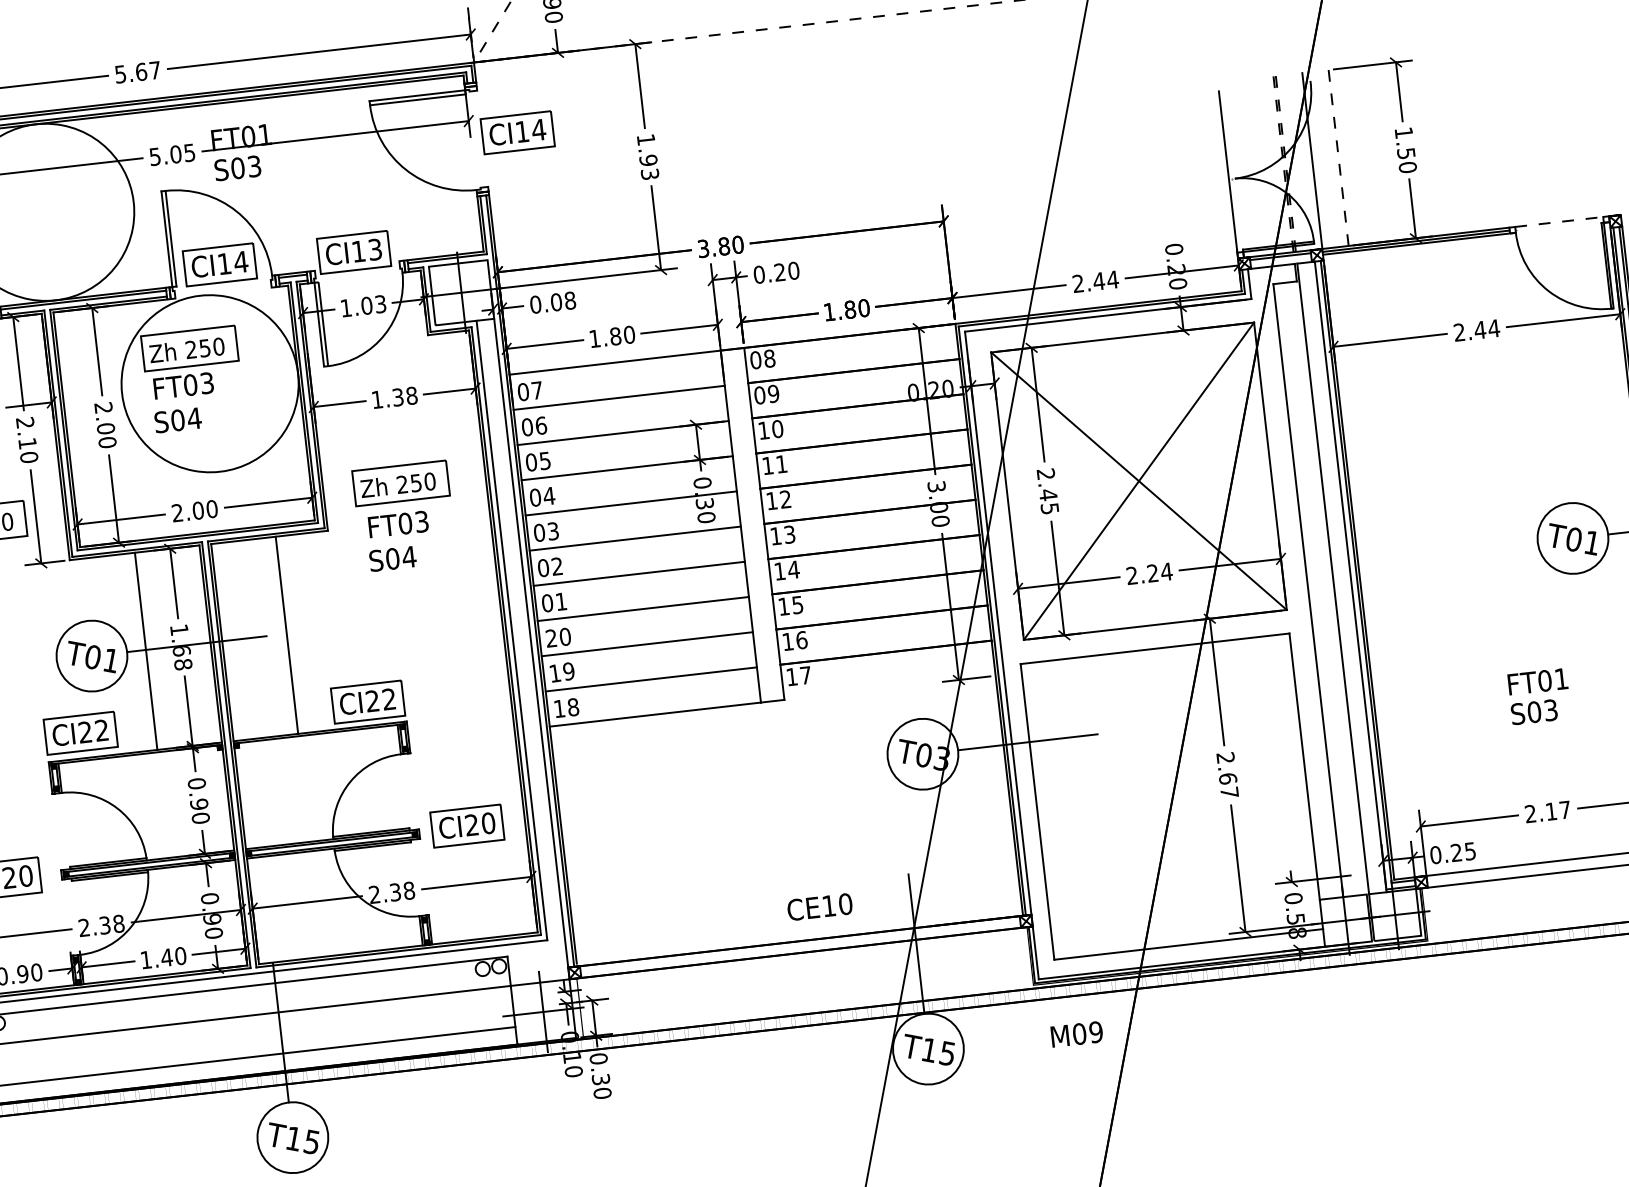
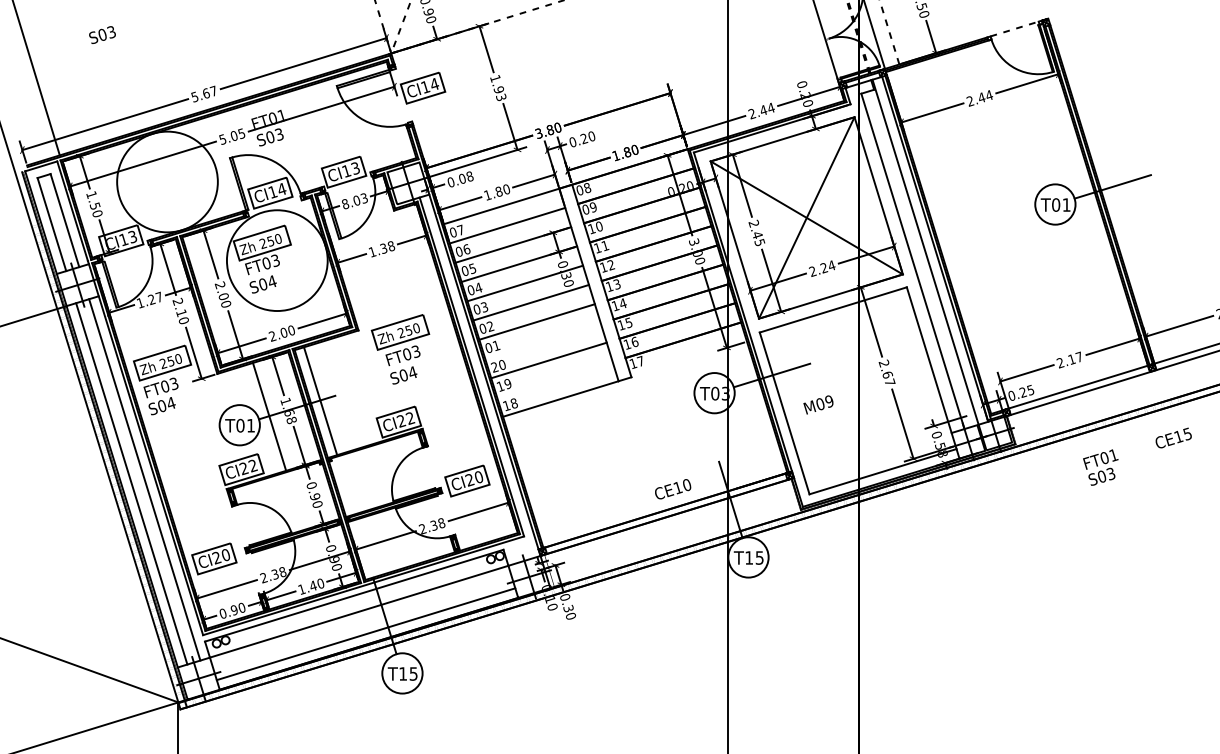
text: (346, 308) -> (345, 204), 1.03 -> 8.03
part: (395, 513) -> (400, 349), moved
line: (642, 609) -> (542, 341), removed
line: (286, 635) -> (320, 401), moved
line: (650, 678) -> (554, 379), removed
text: (1534, 695) -> (1100, 467), moved
text: (1076, 1033) -> (818, 404), moved

